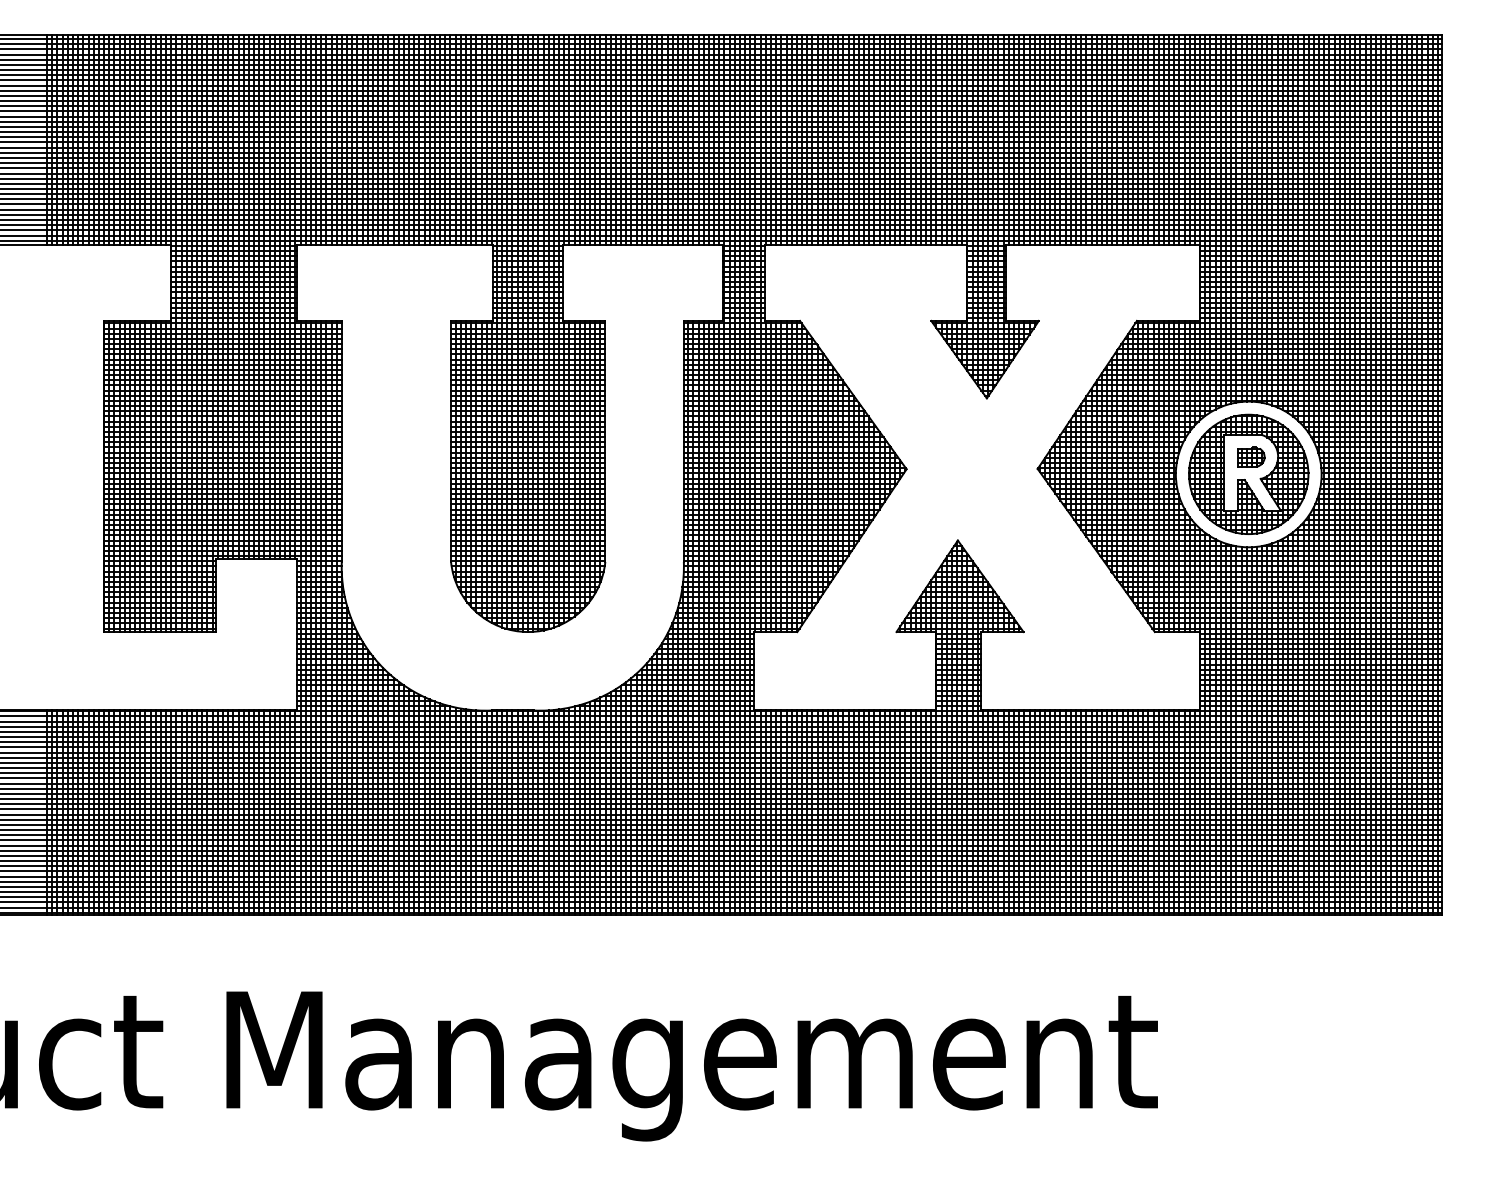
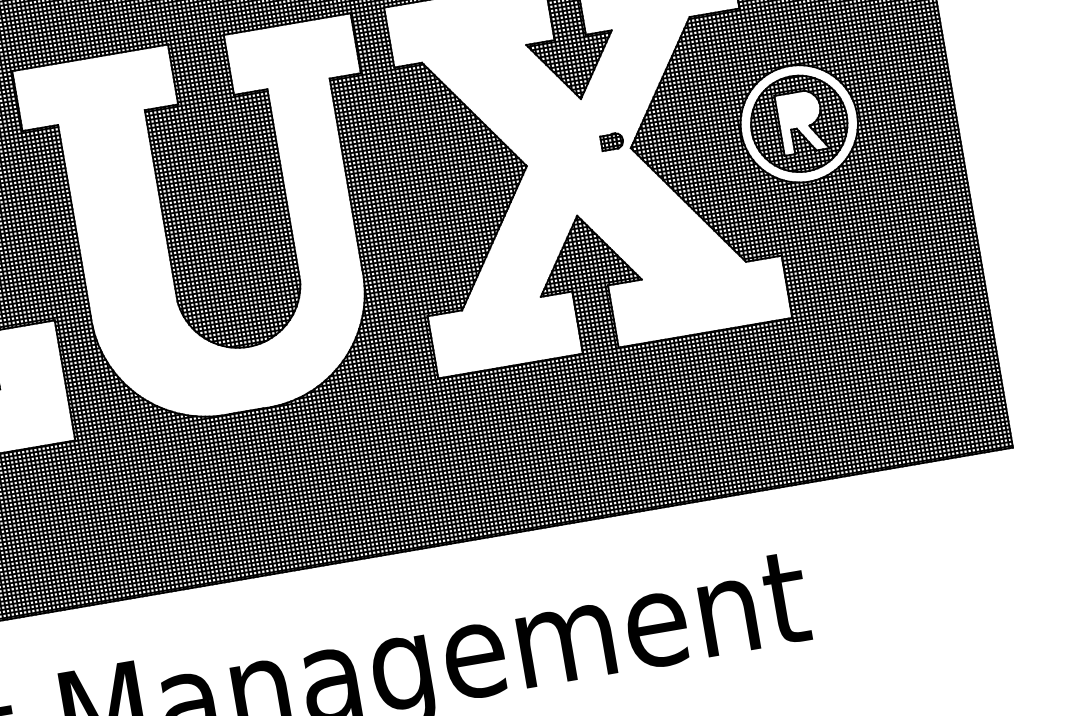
part: (1251, 456) -> (612, 141), moved

